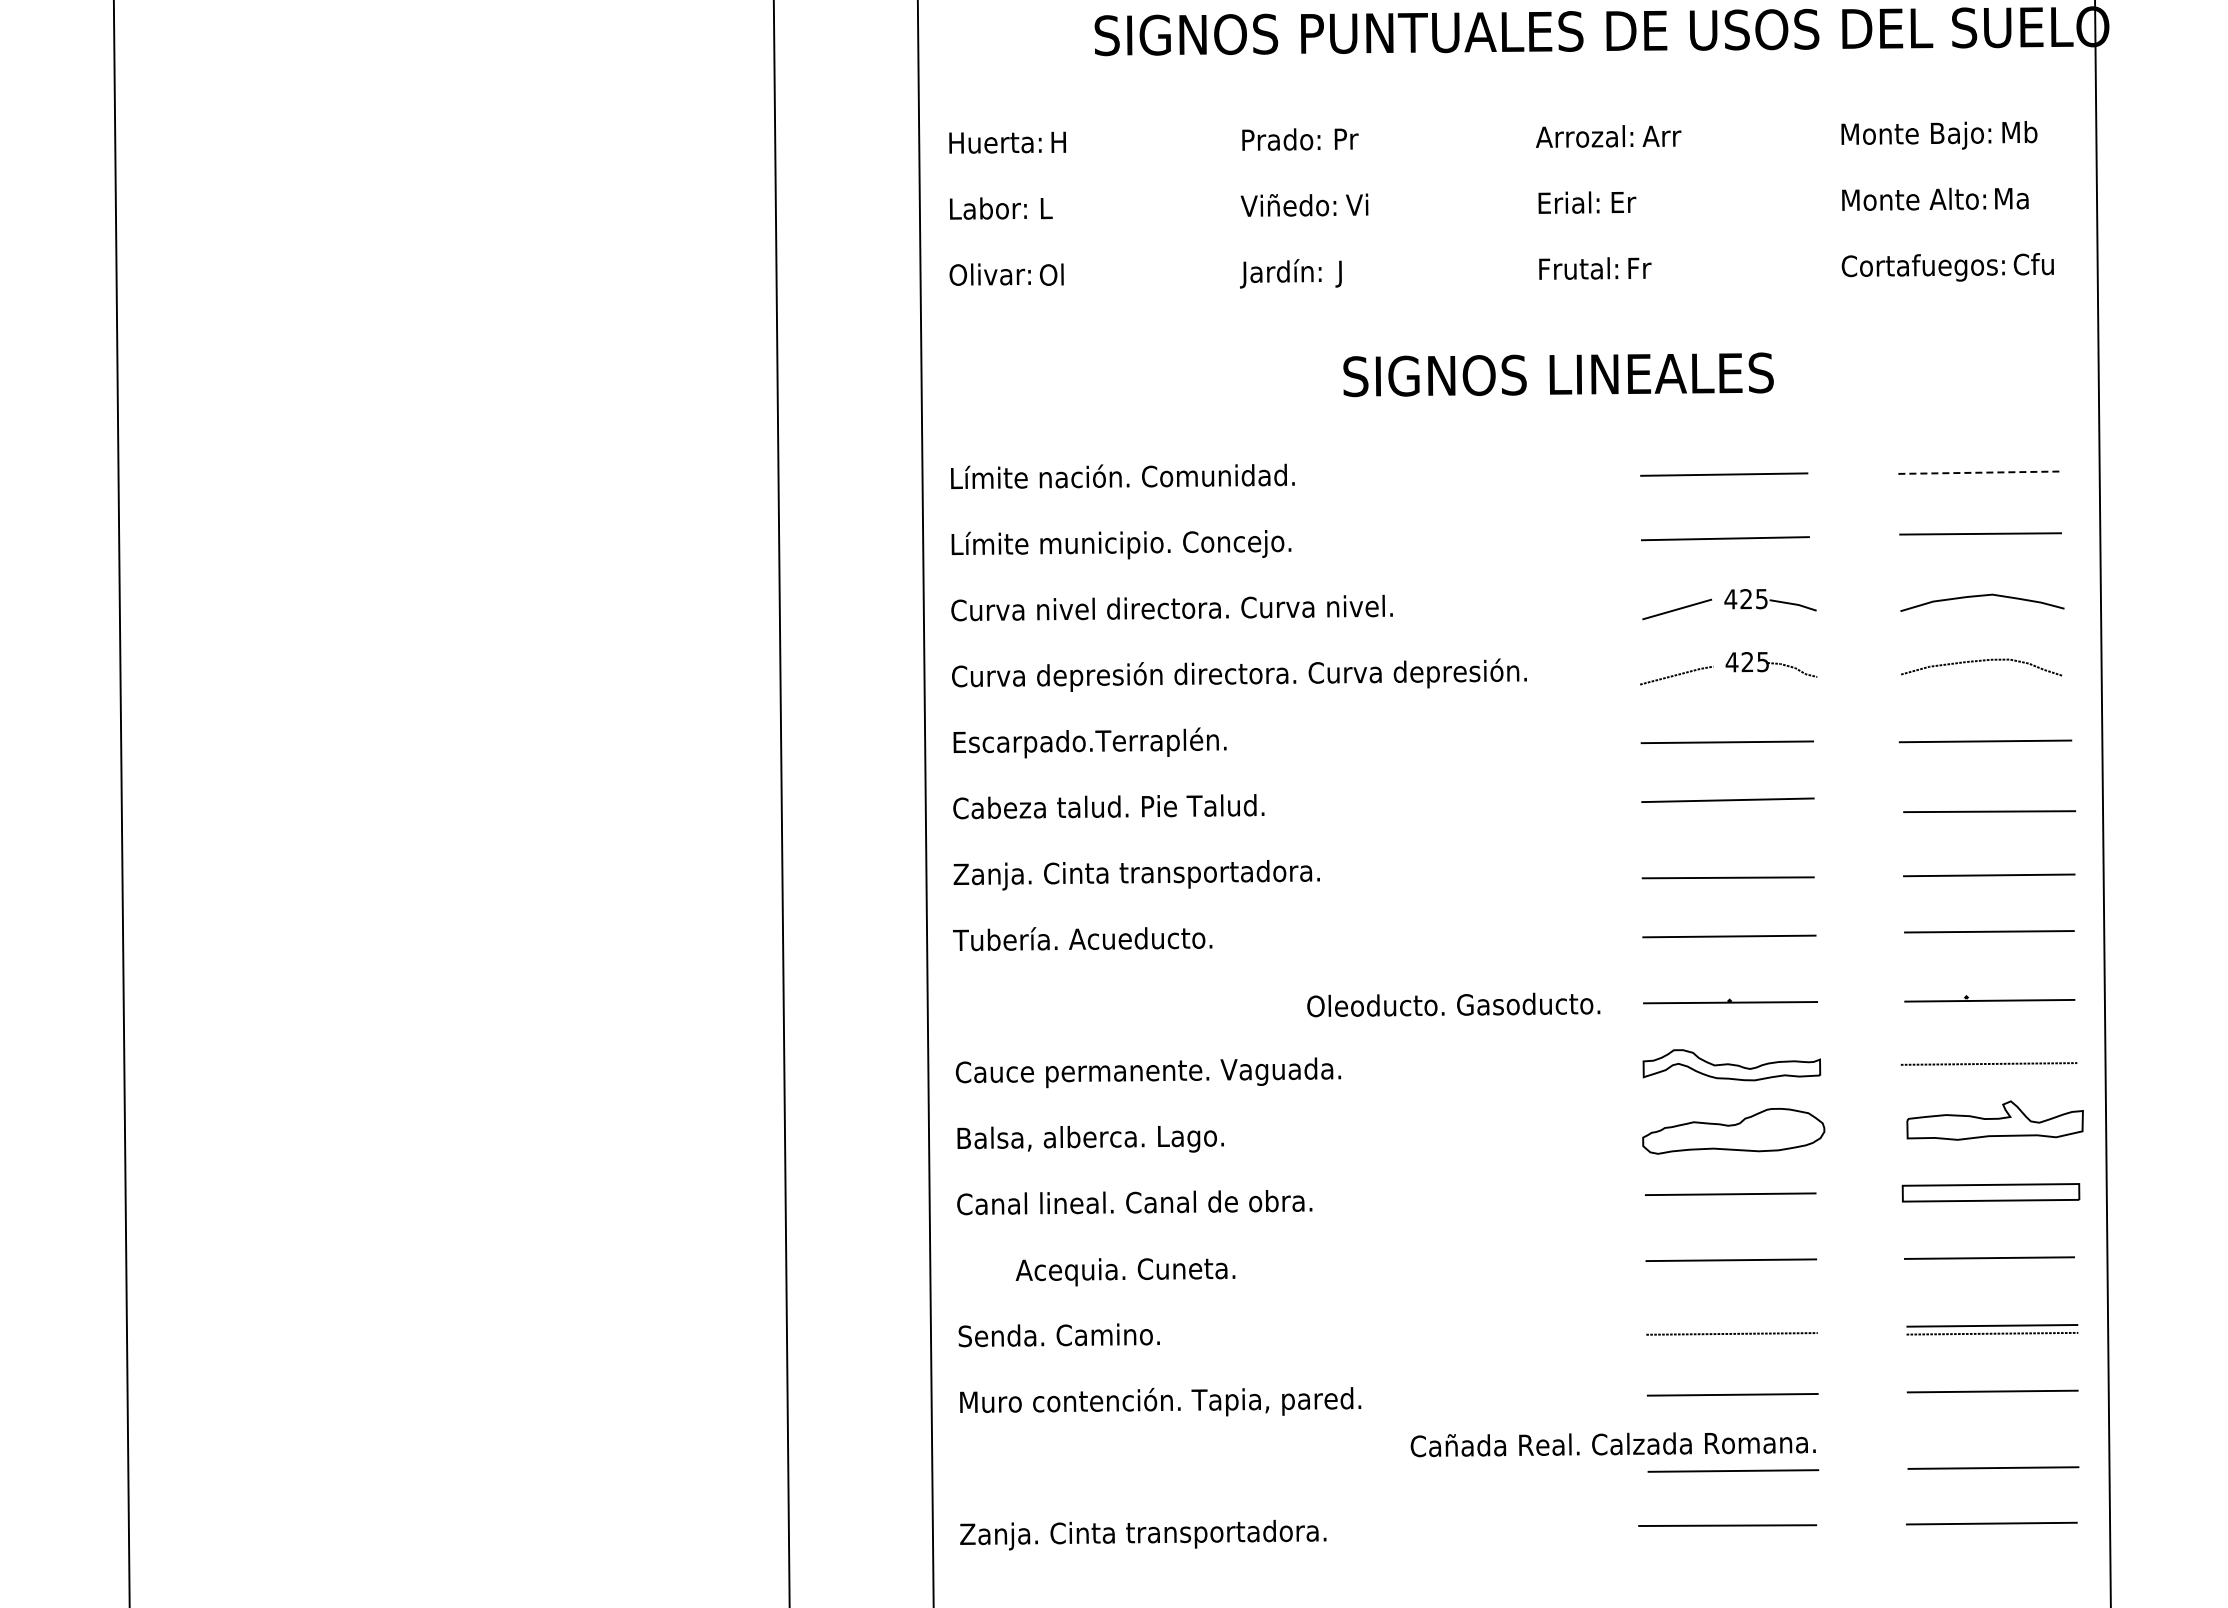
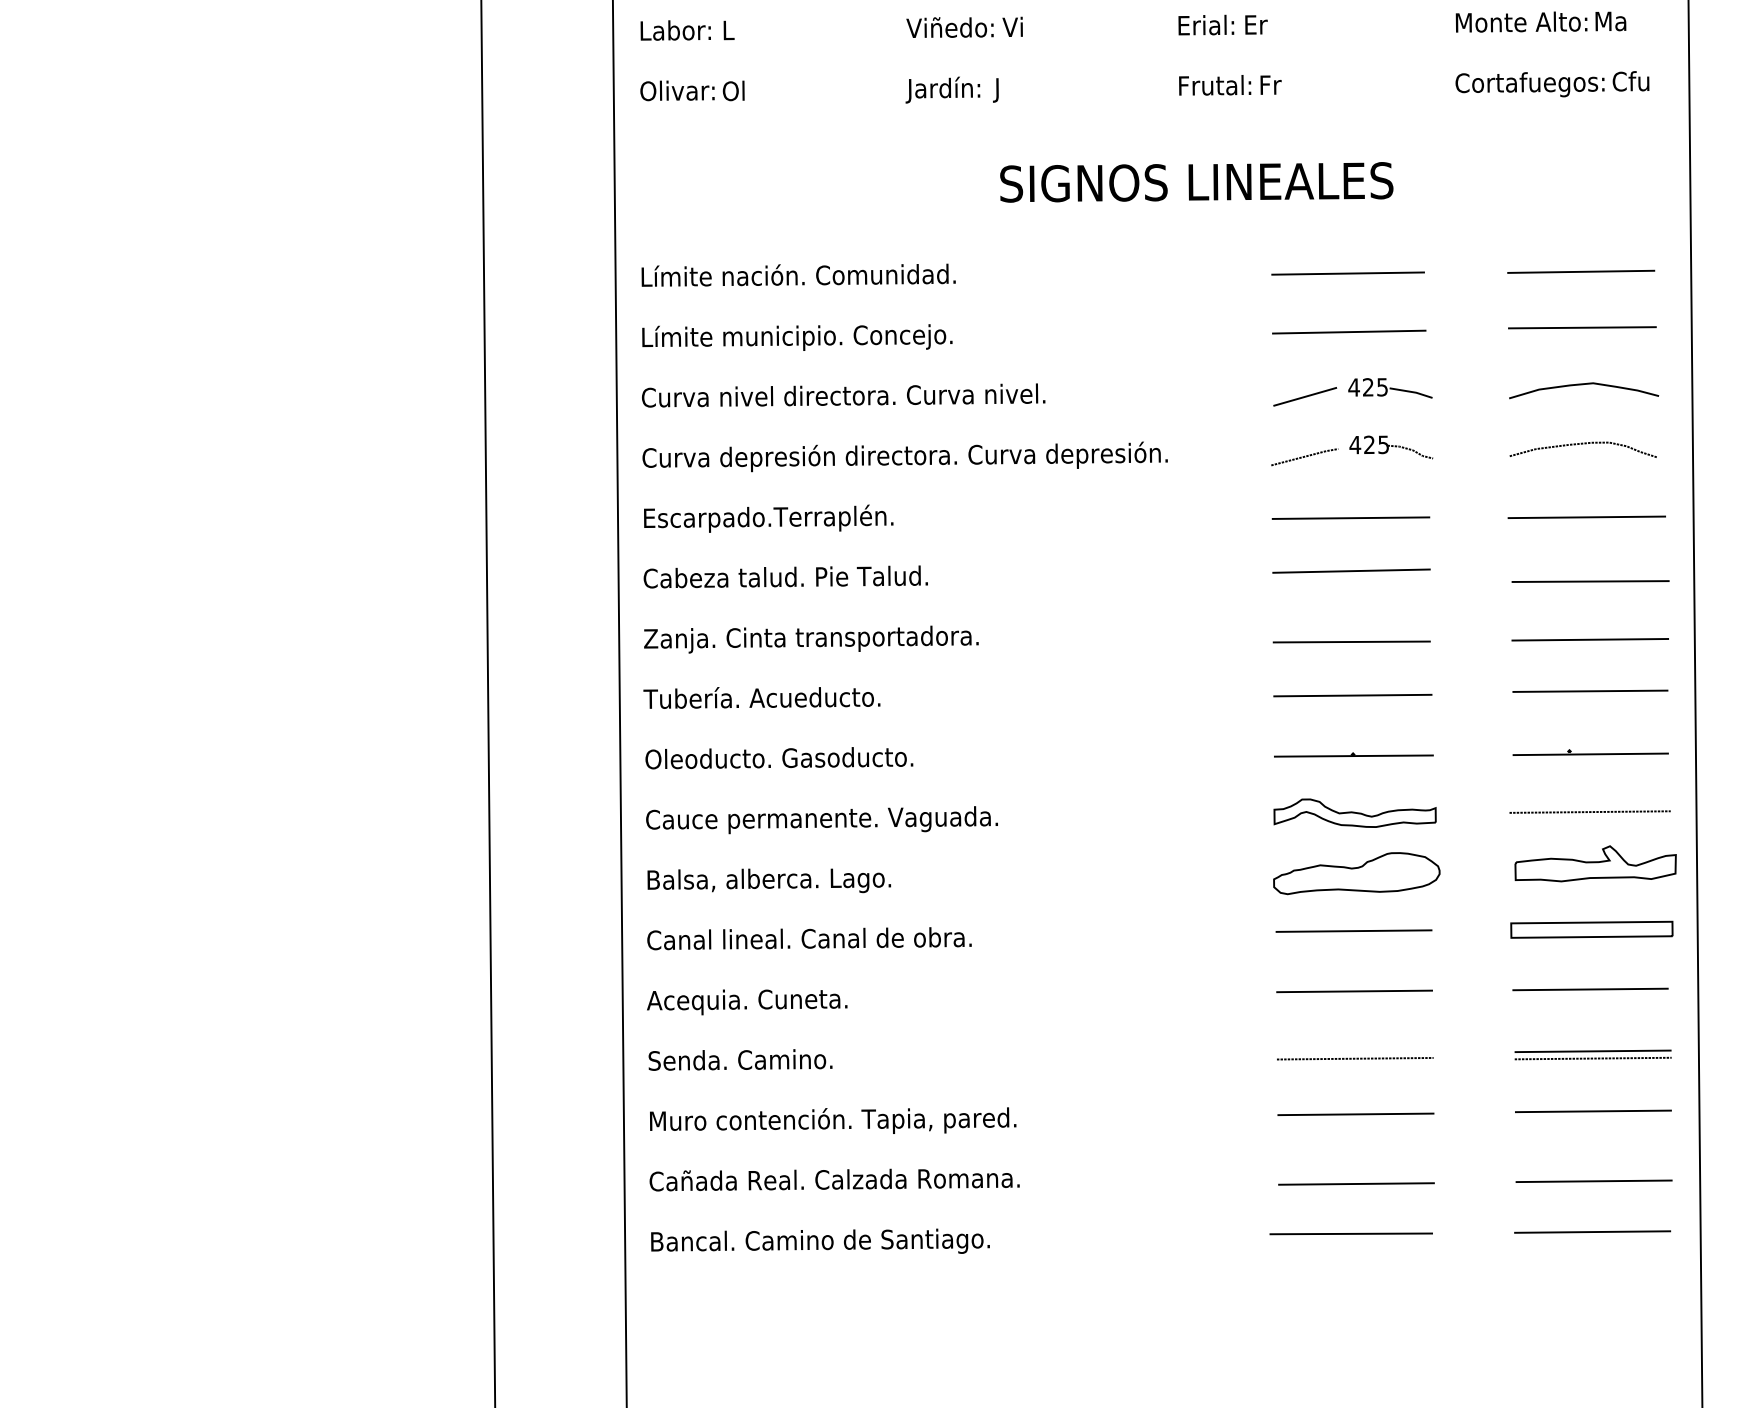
line: (1979, 472) -> (1581, 271), dashed -> solid
text: (1453, 1004) -> (779, 757), moved
text: (1125, 1272) -> (747, 1002), moved
text: (1612, 1444) -> (833, 1179), moved
text: (1146, 1535) -> (820, 1242), Zanja. Cinta transportadora. -> Bancal. Camino de Santiago.

